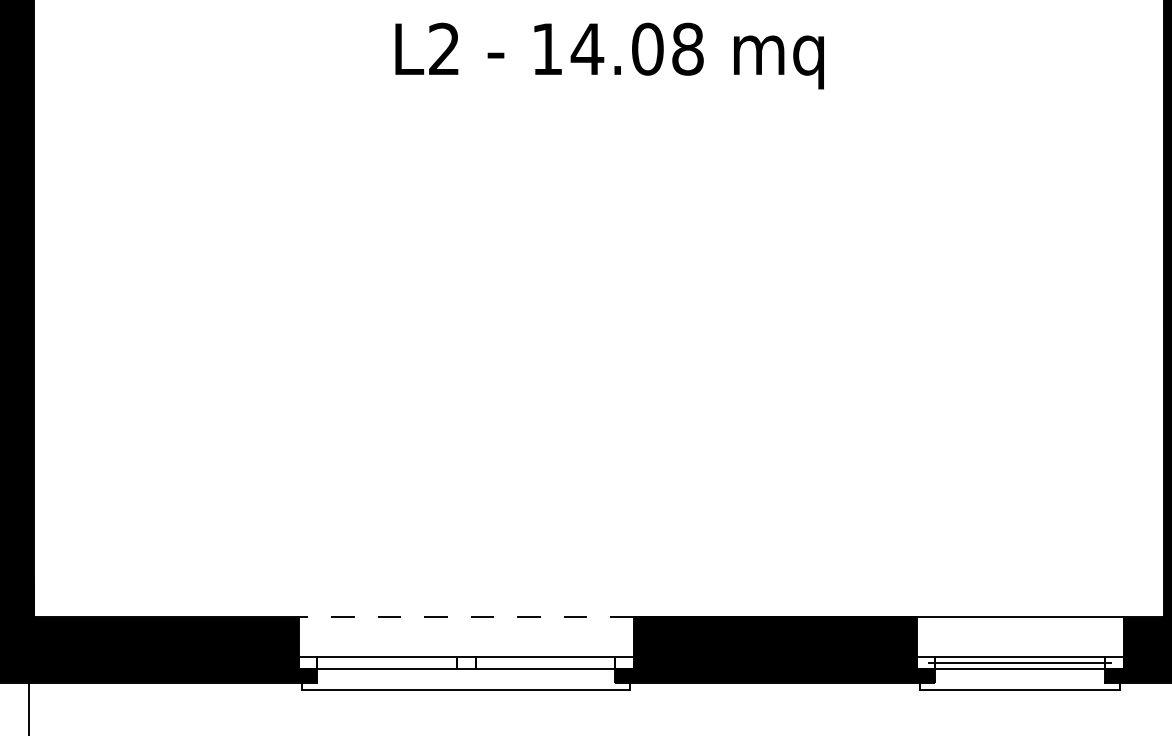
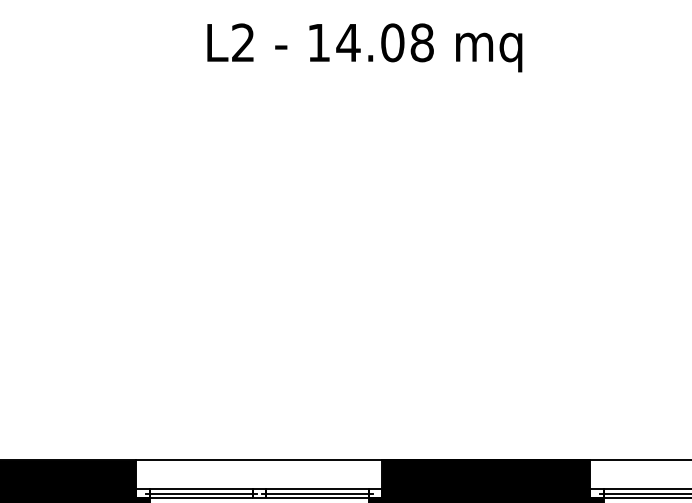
line: (465, 617) -> (258, 460), dashed -> solid
line: (386, 662) -> (200, 493), added
line: (544, 662) -> (316, 493), added

